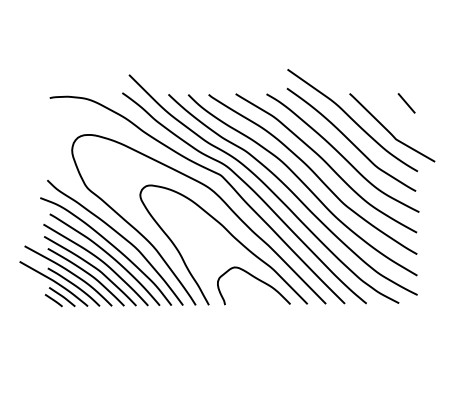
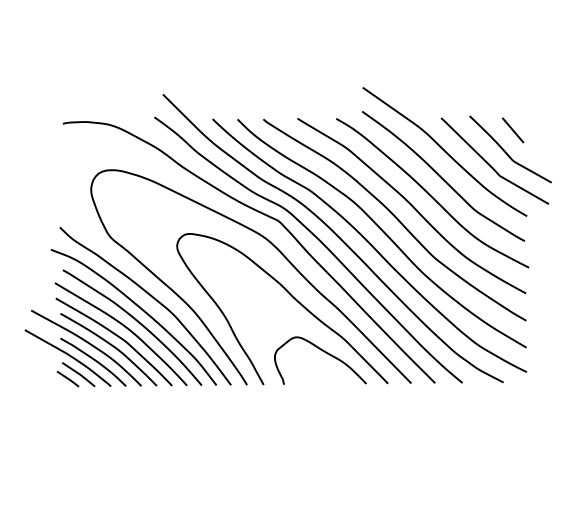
curve: (401, 120) -> (506, 151), added

